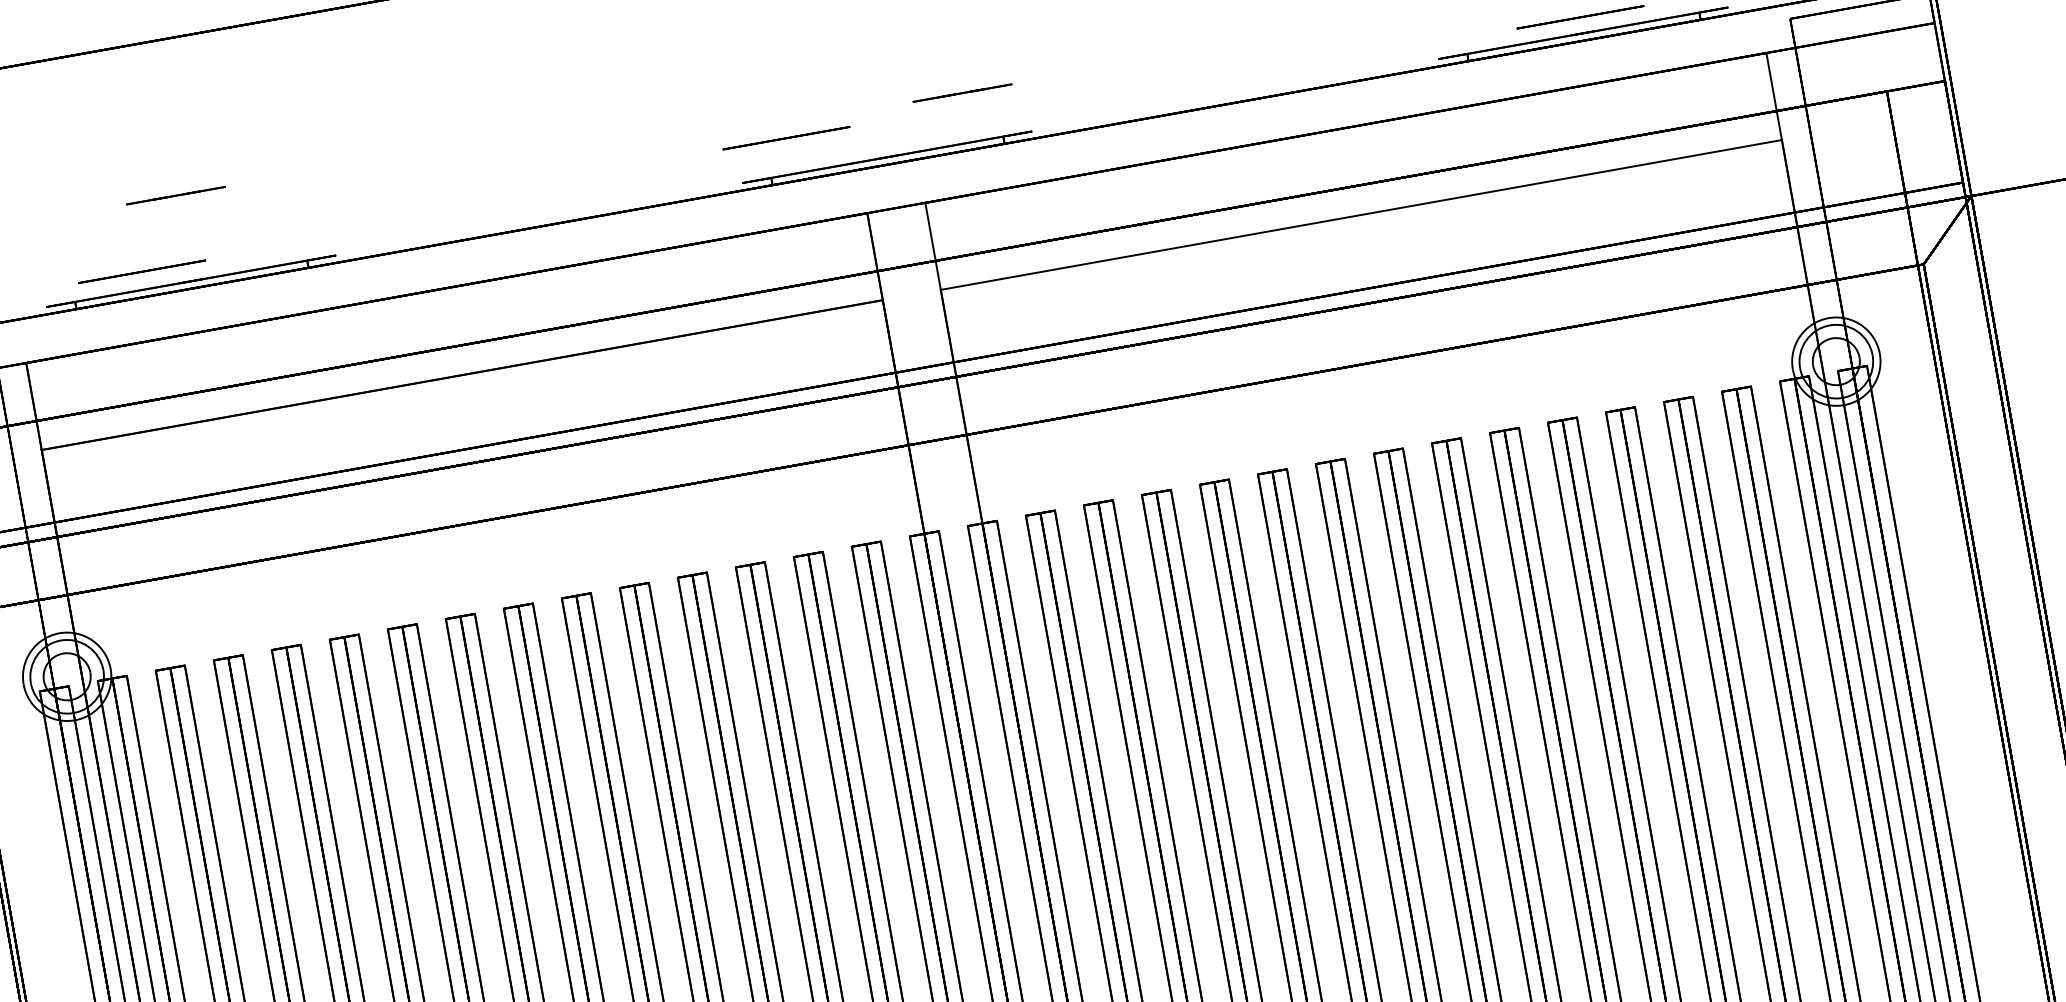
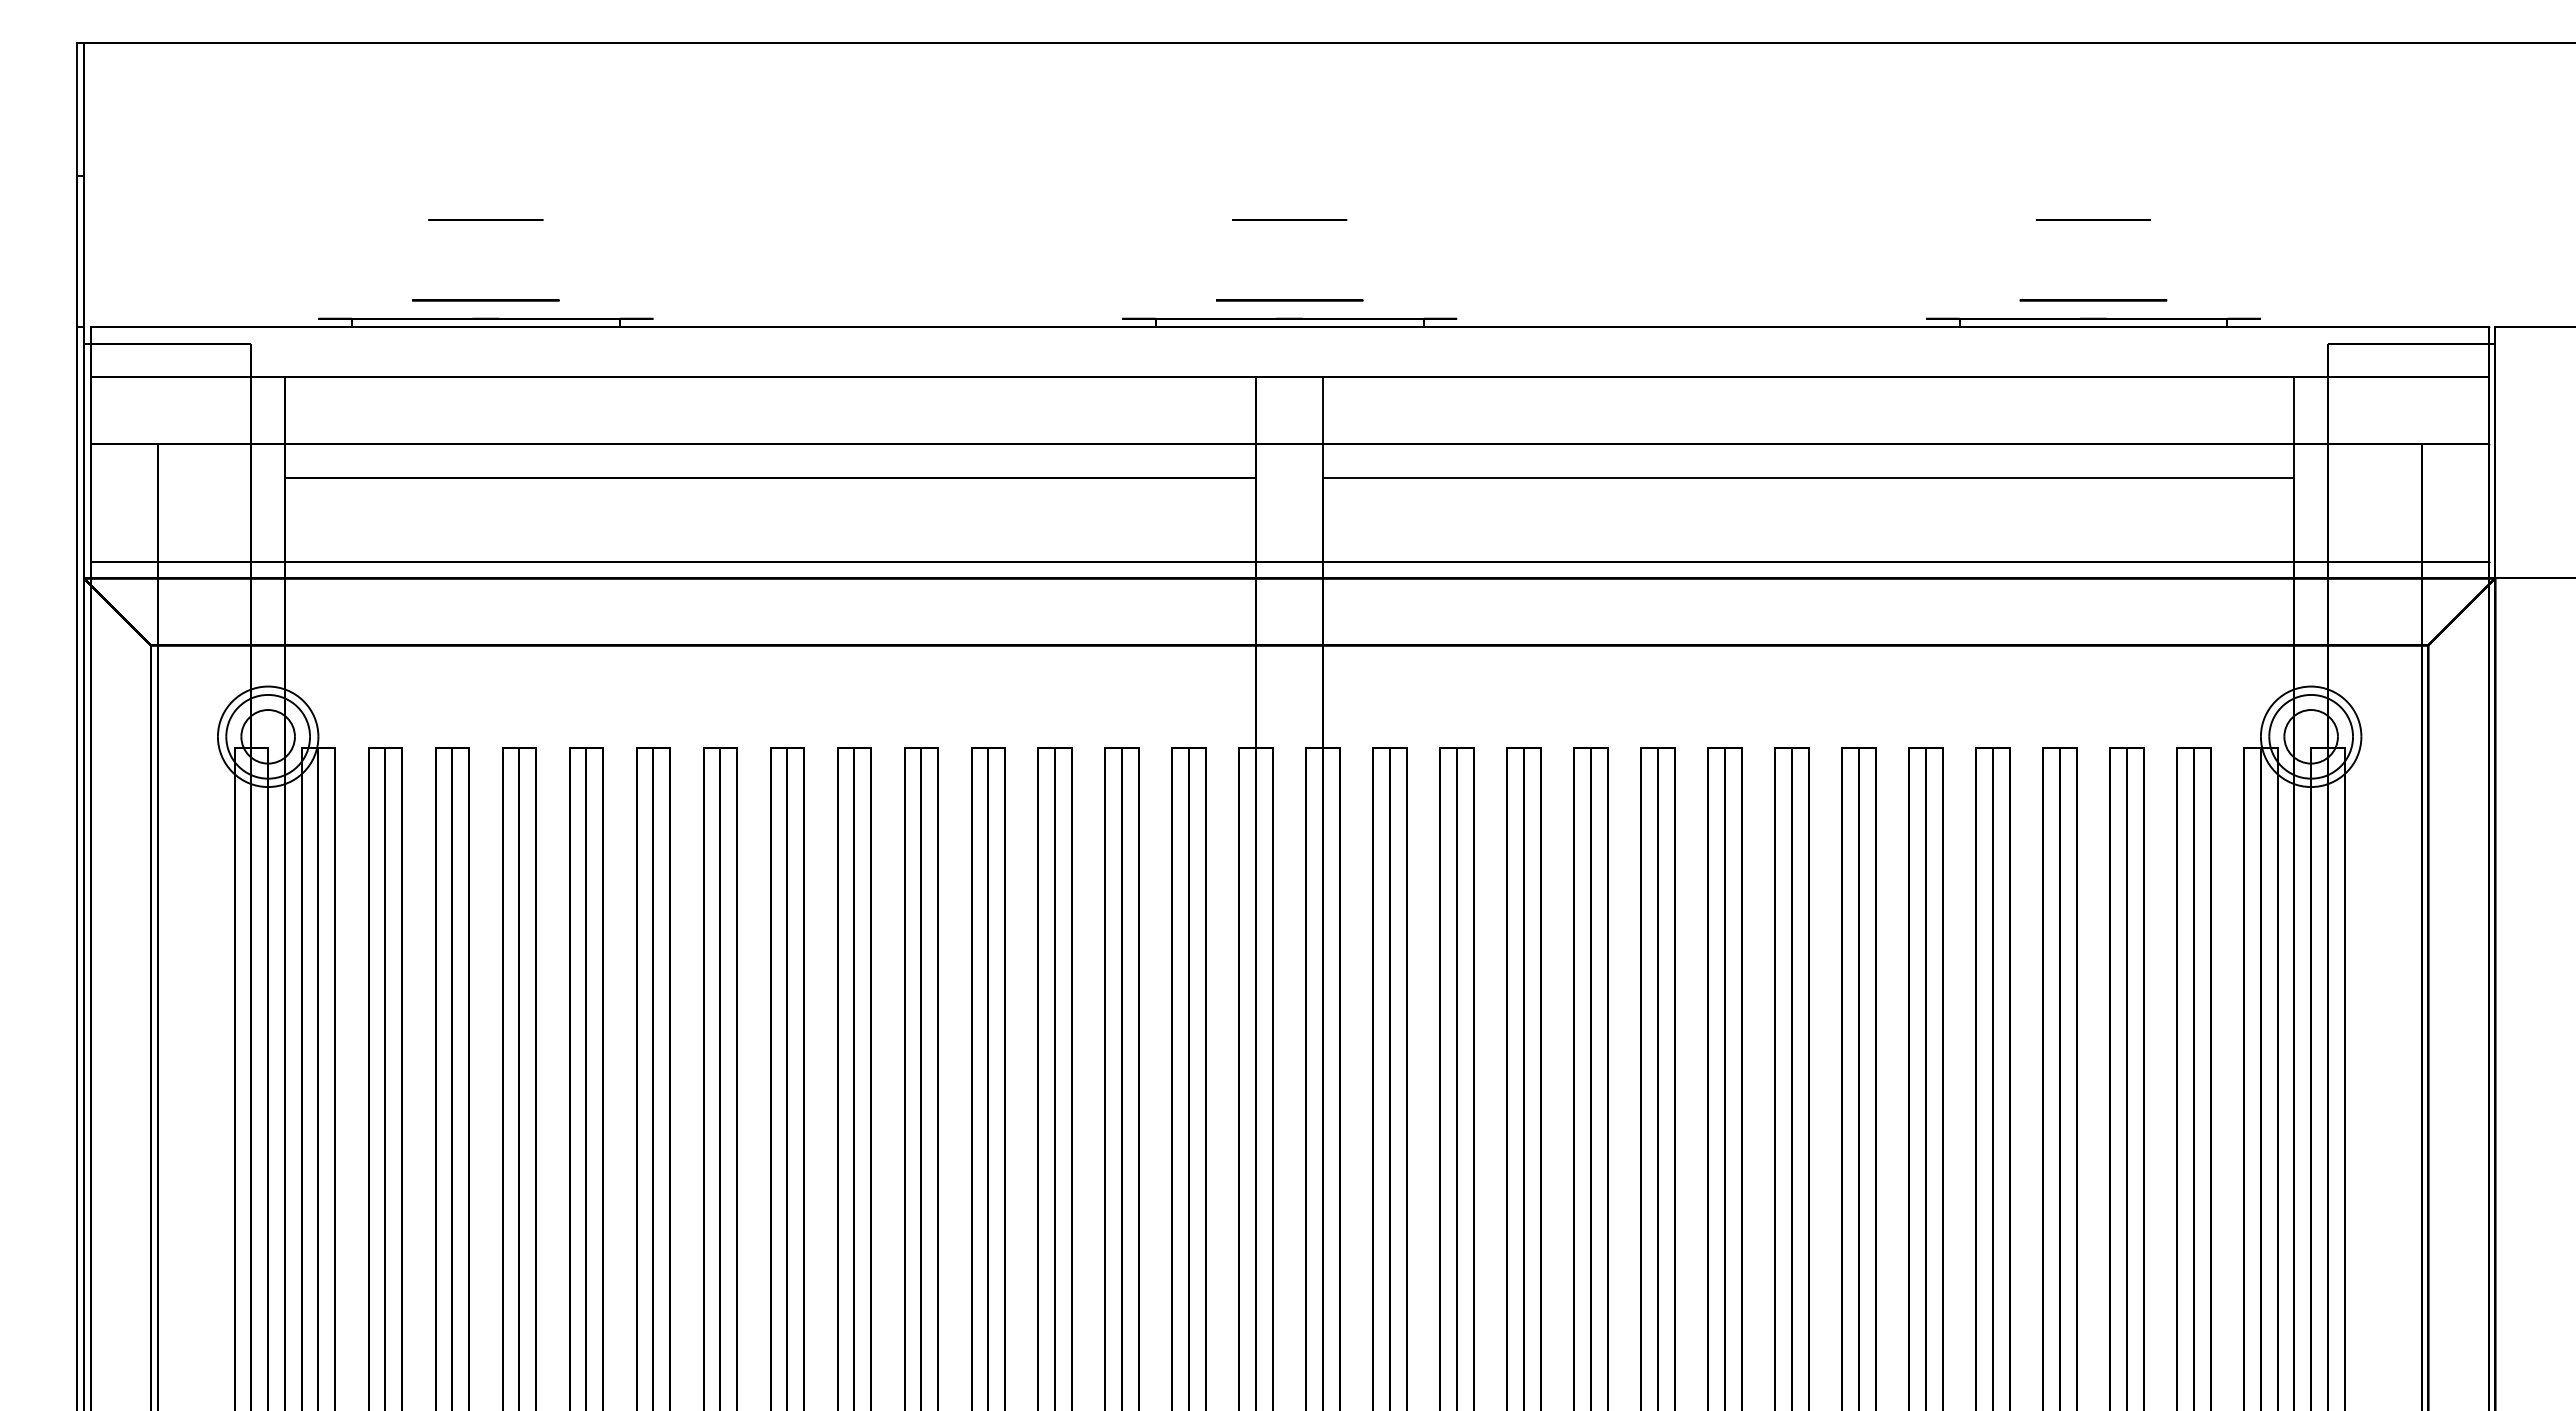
line: (962, 92) -> (1289, 219), moved
circle: (786, 138) -> (1289, 300), moved
circle: (141, 271) -> (485, 300), moved

